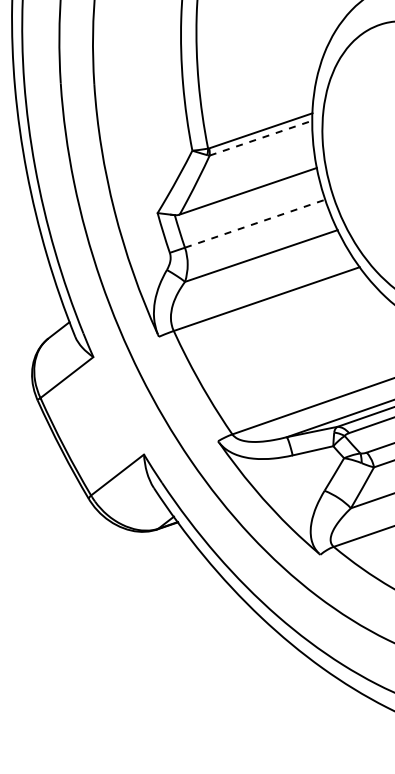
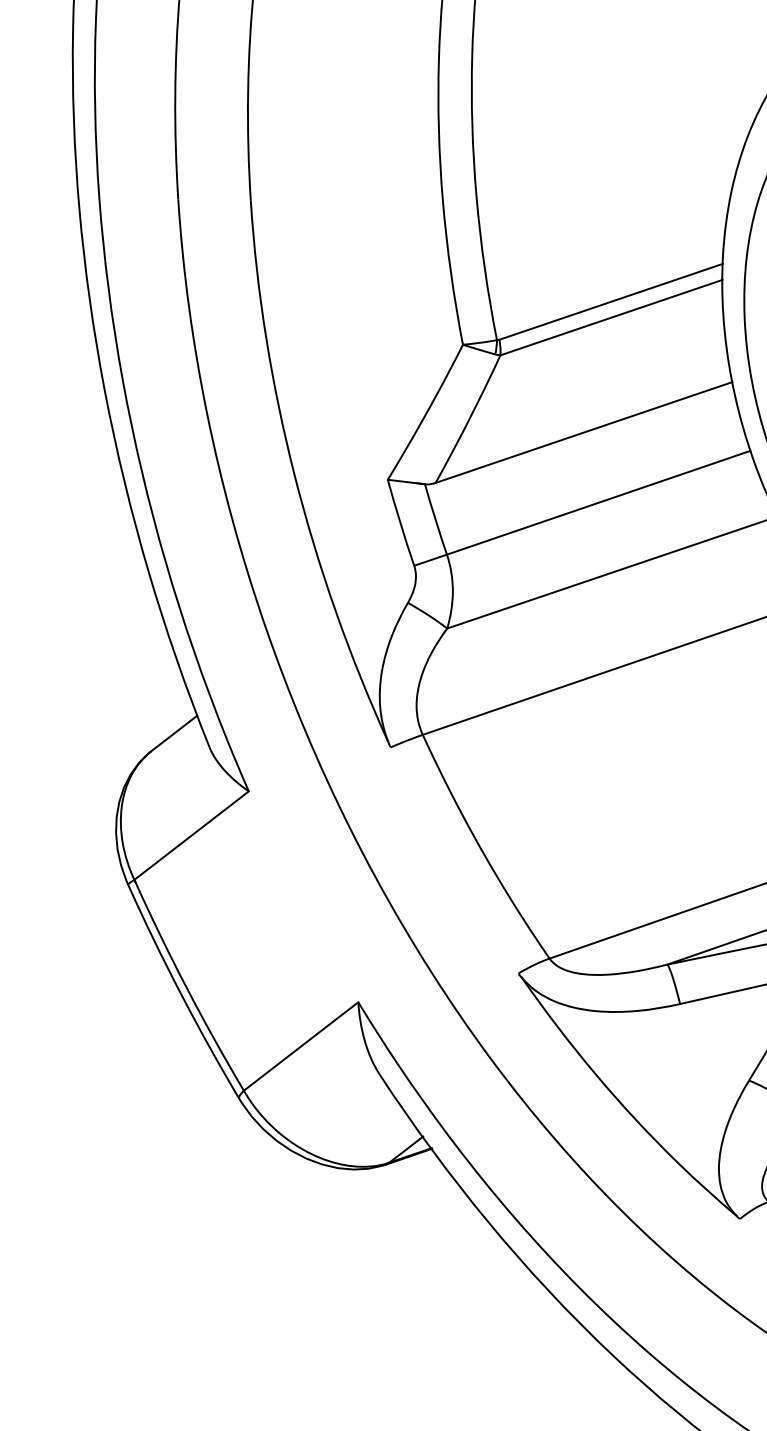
line: (261, 138) -> (612, 318), dashed -> solid
line: (255, 223) -> (599, 502), dashed -> solid

